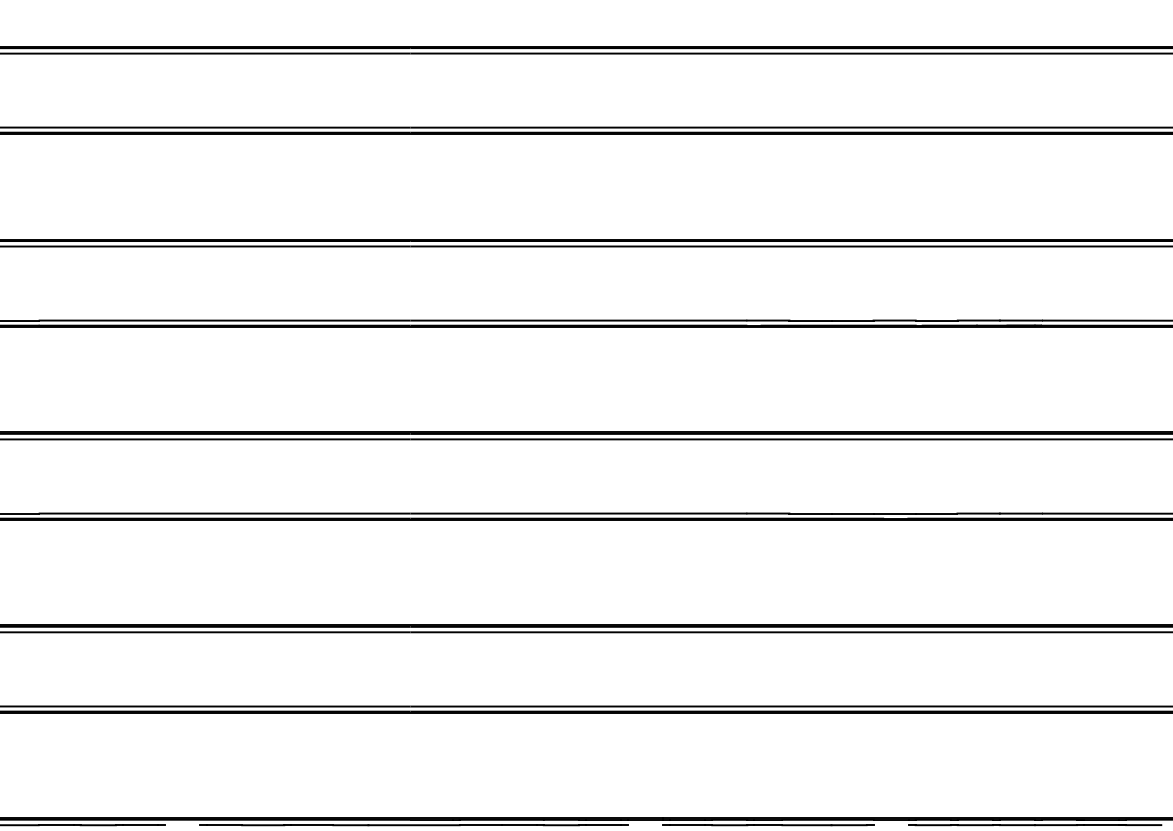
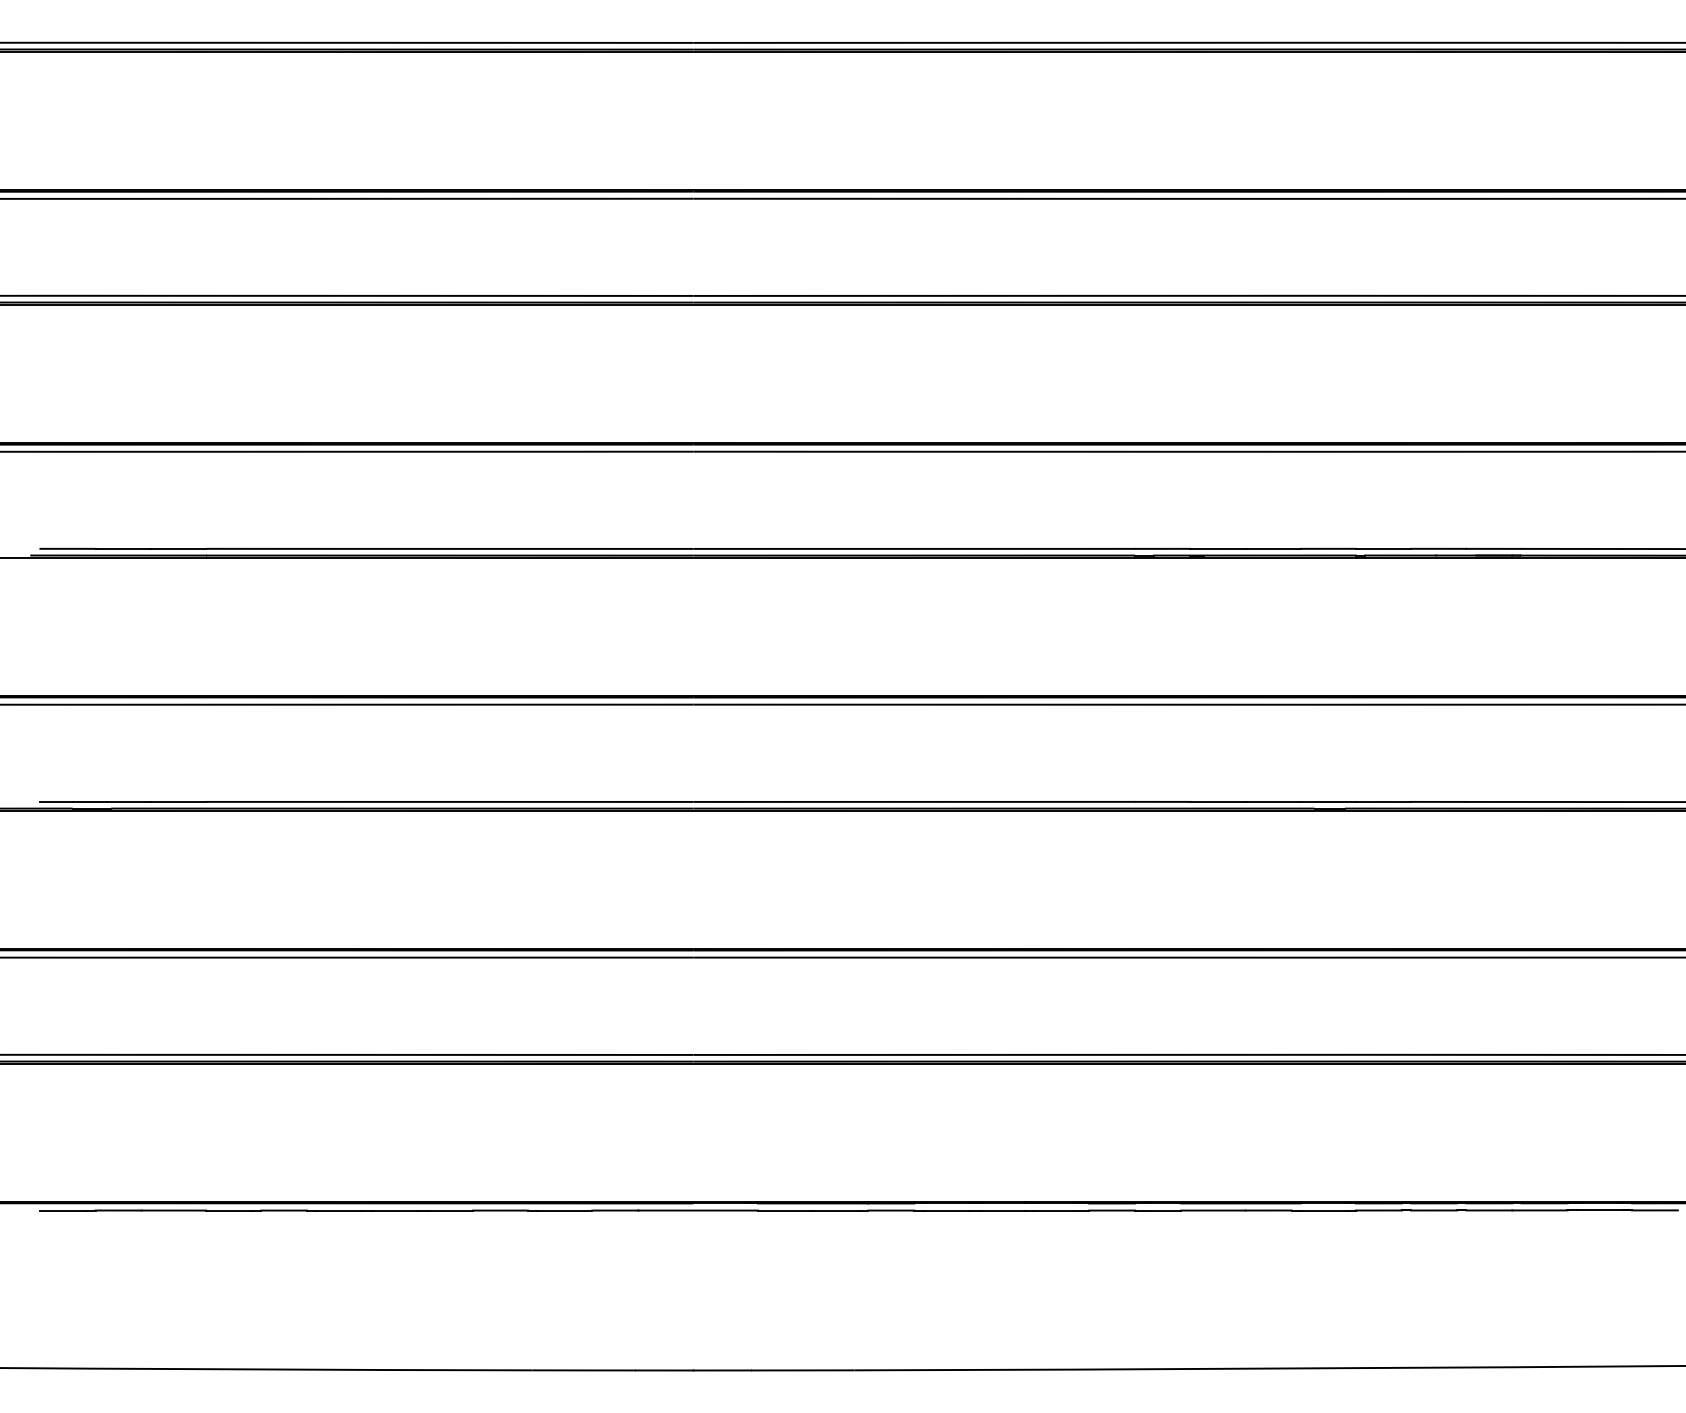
line: (182, 825) -> (394, 1210), added
line: (645, 825) -> (1001, 1210), added
line: (890, 825) -> (1323, 1210), added

